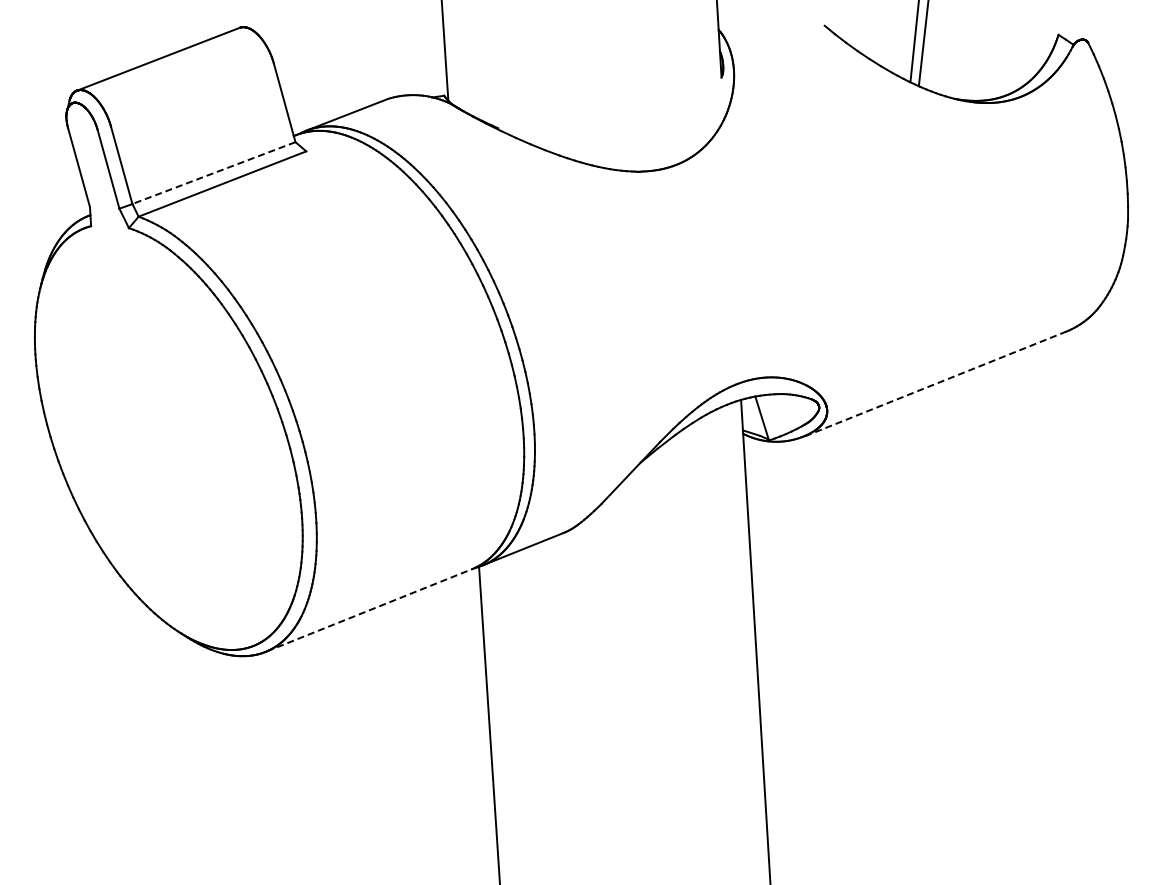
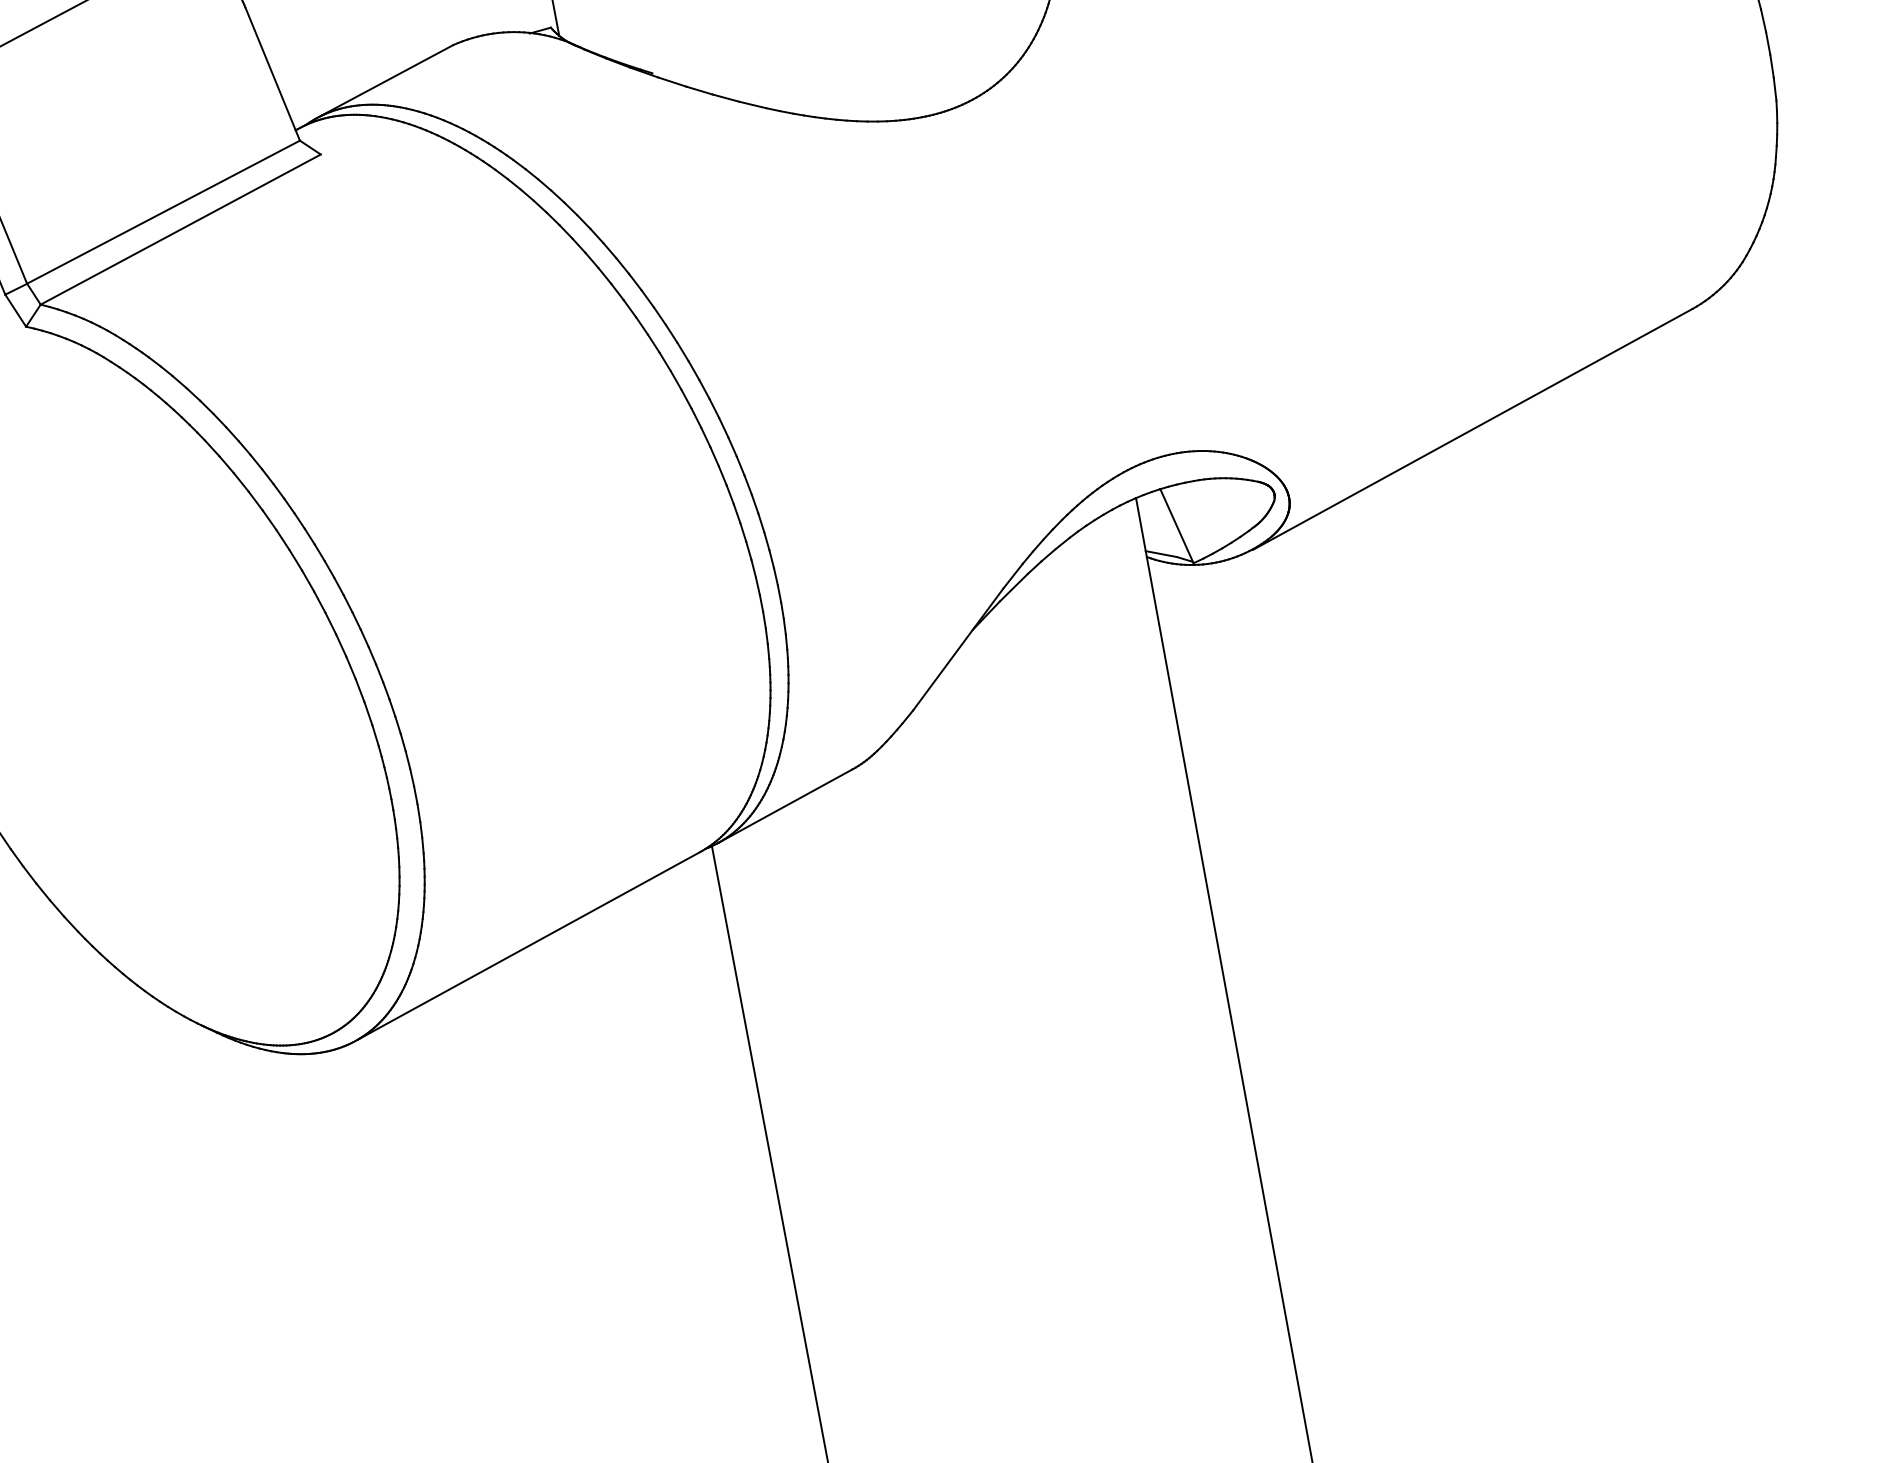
line: (213, 173) -> (162, 213), dashed -> solid
line: (935, 384) -> (1473, 429), dashed -> solid
line: (369, 610) -> (529, 946), dashed -> solid

